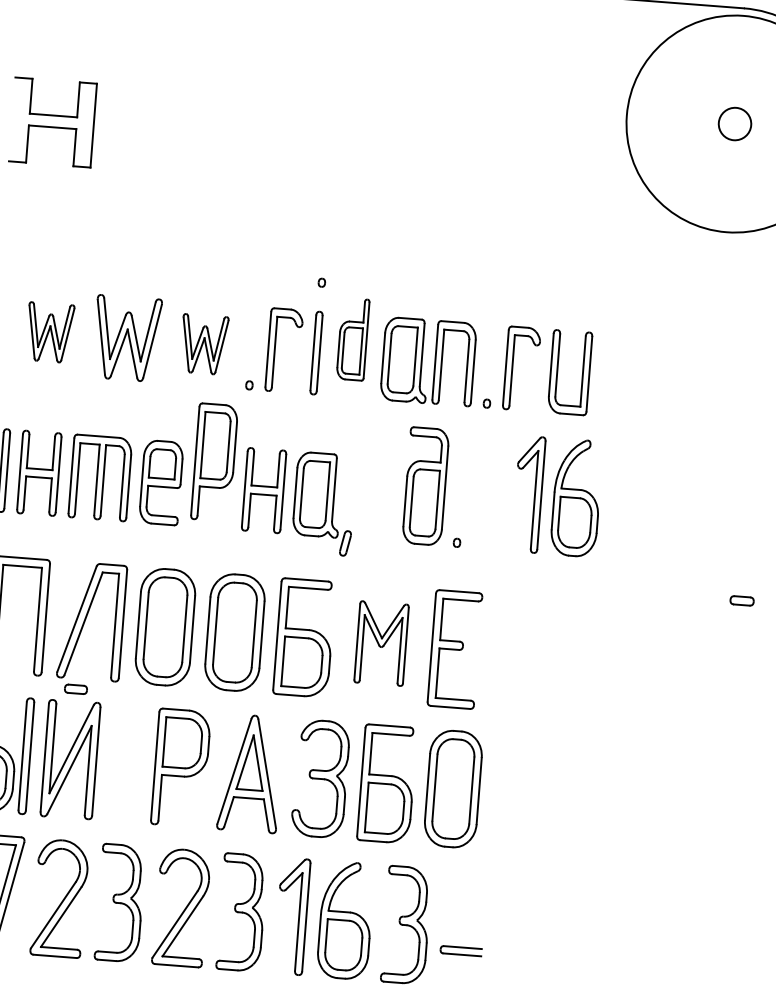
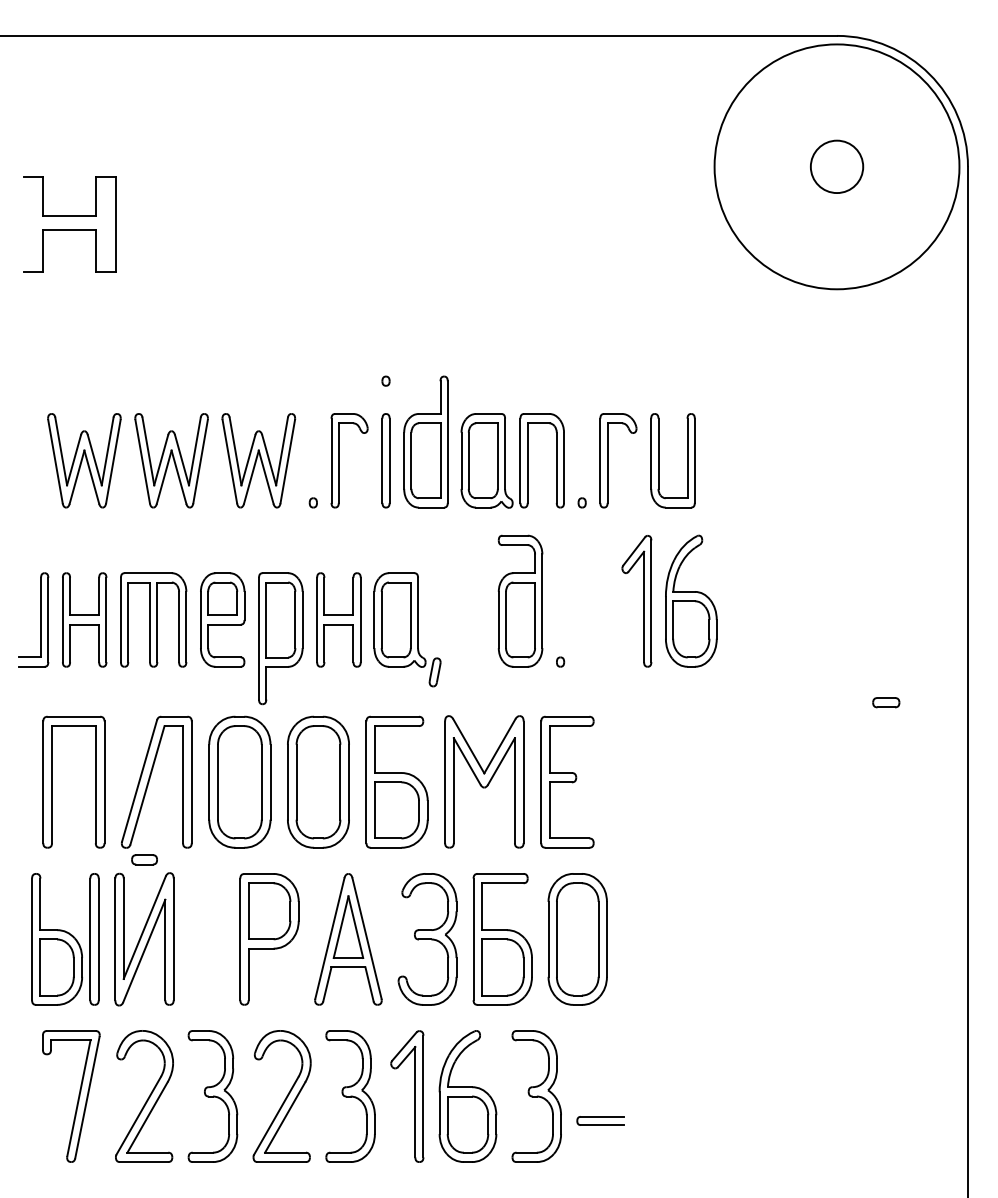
circle: (734, 123) -> (836, 166), size x1.43
part: (50, 332) -> (84, 460), size x1.43
part: (352, 338) -> (425, 441), size x1.43
part: (203, 344) -> (258, 460), size x1.43
part: (214, 462) -> (280, 638), moved
part: (381, 643) -> (484, 781), size x1.43

